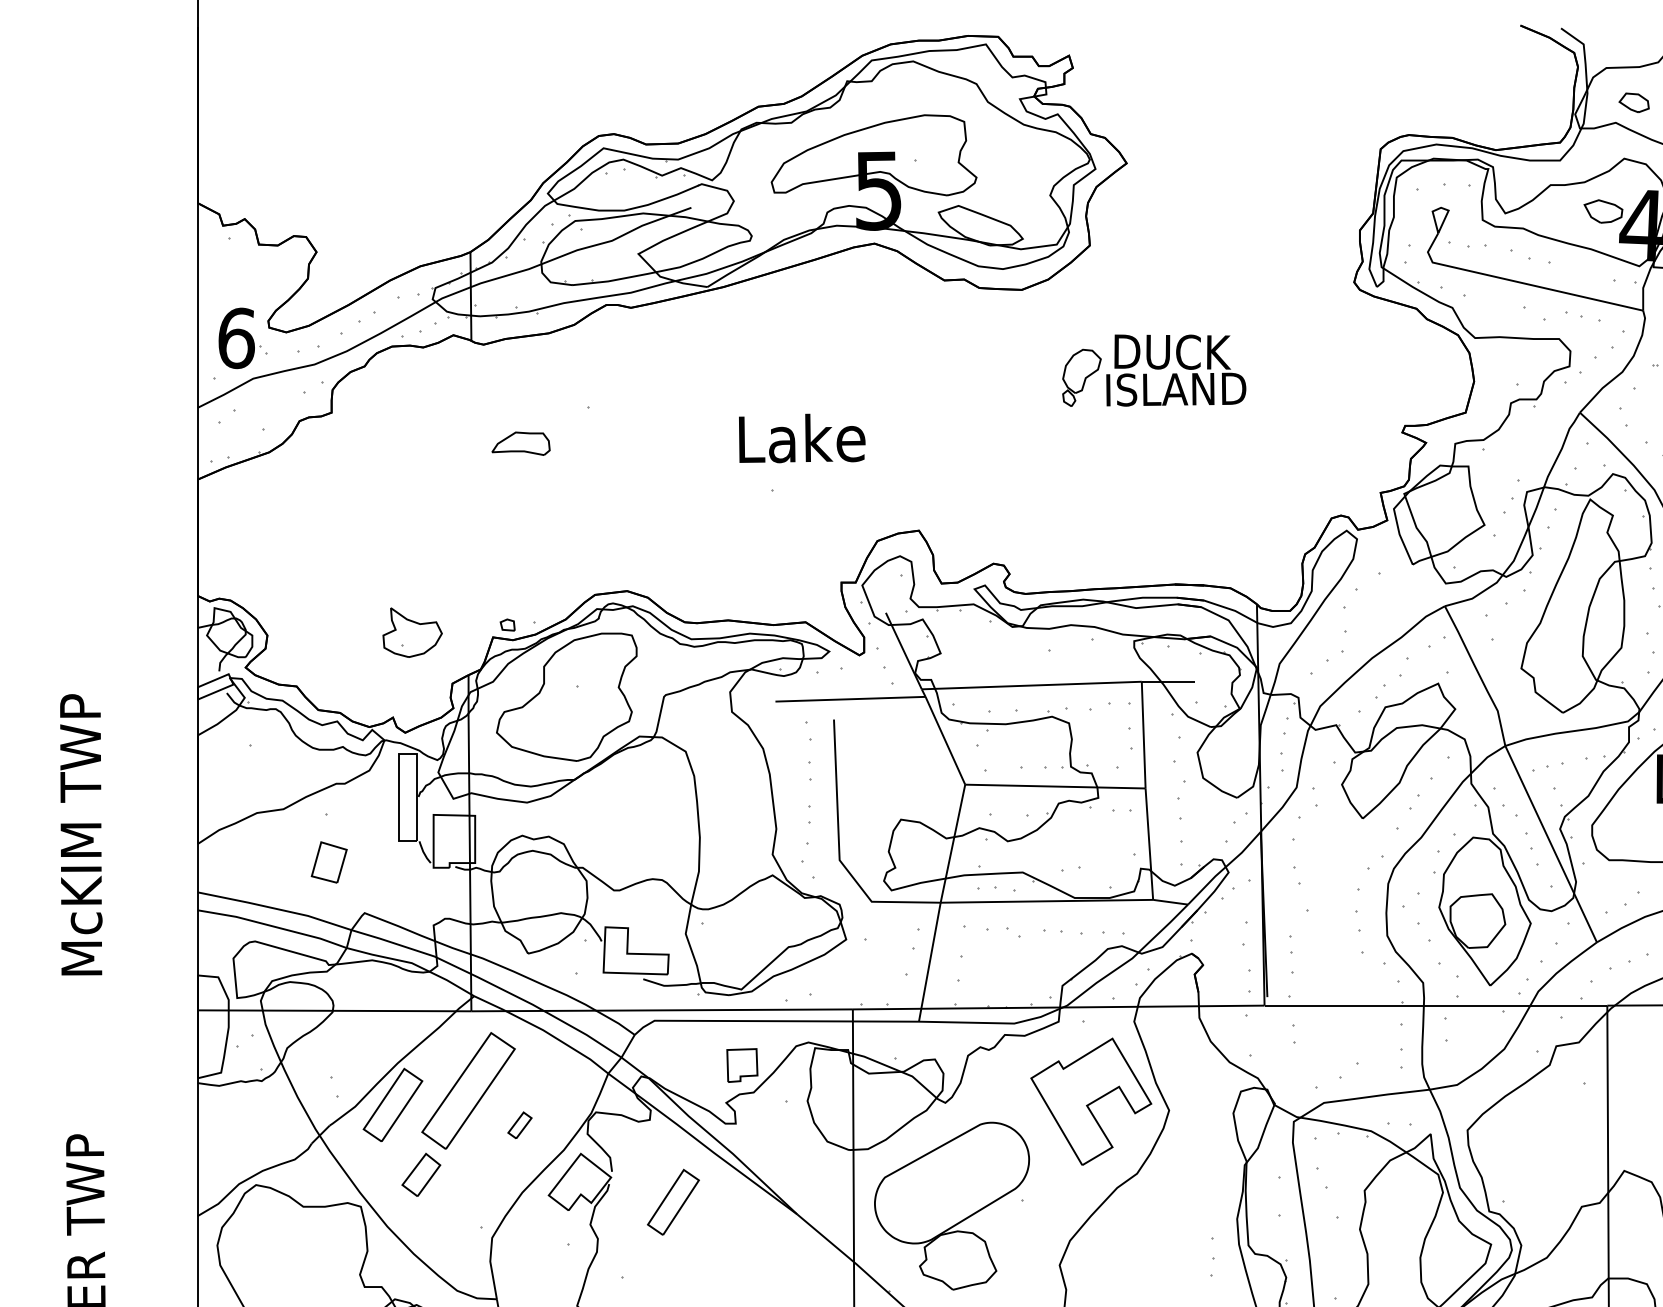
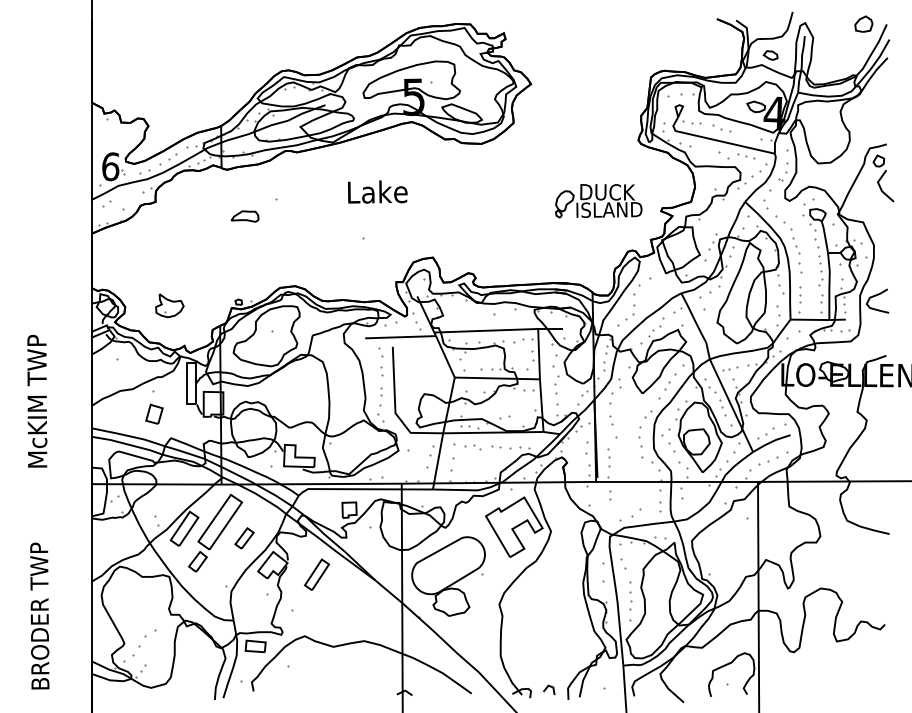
part: (1153, 371) -> (598, 201), moved
text: (801, 437) -> (377, 191), moved
part: (411, 632) -> (169, 305), moved
part: (519, 1125) -> (244, 538), size x1.67
part: (1212, 1256) -> (630, 600), moved

